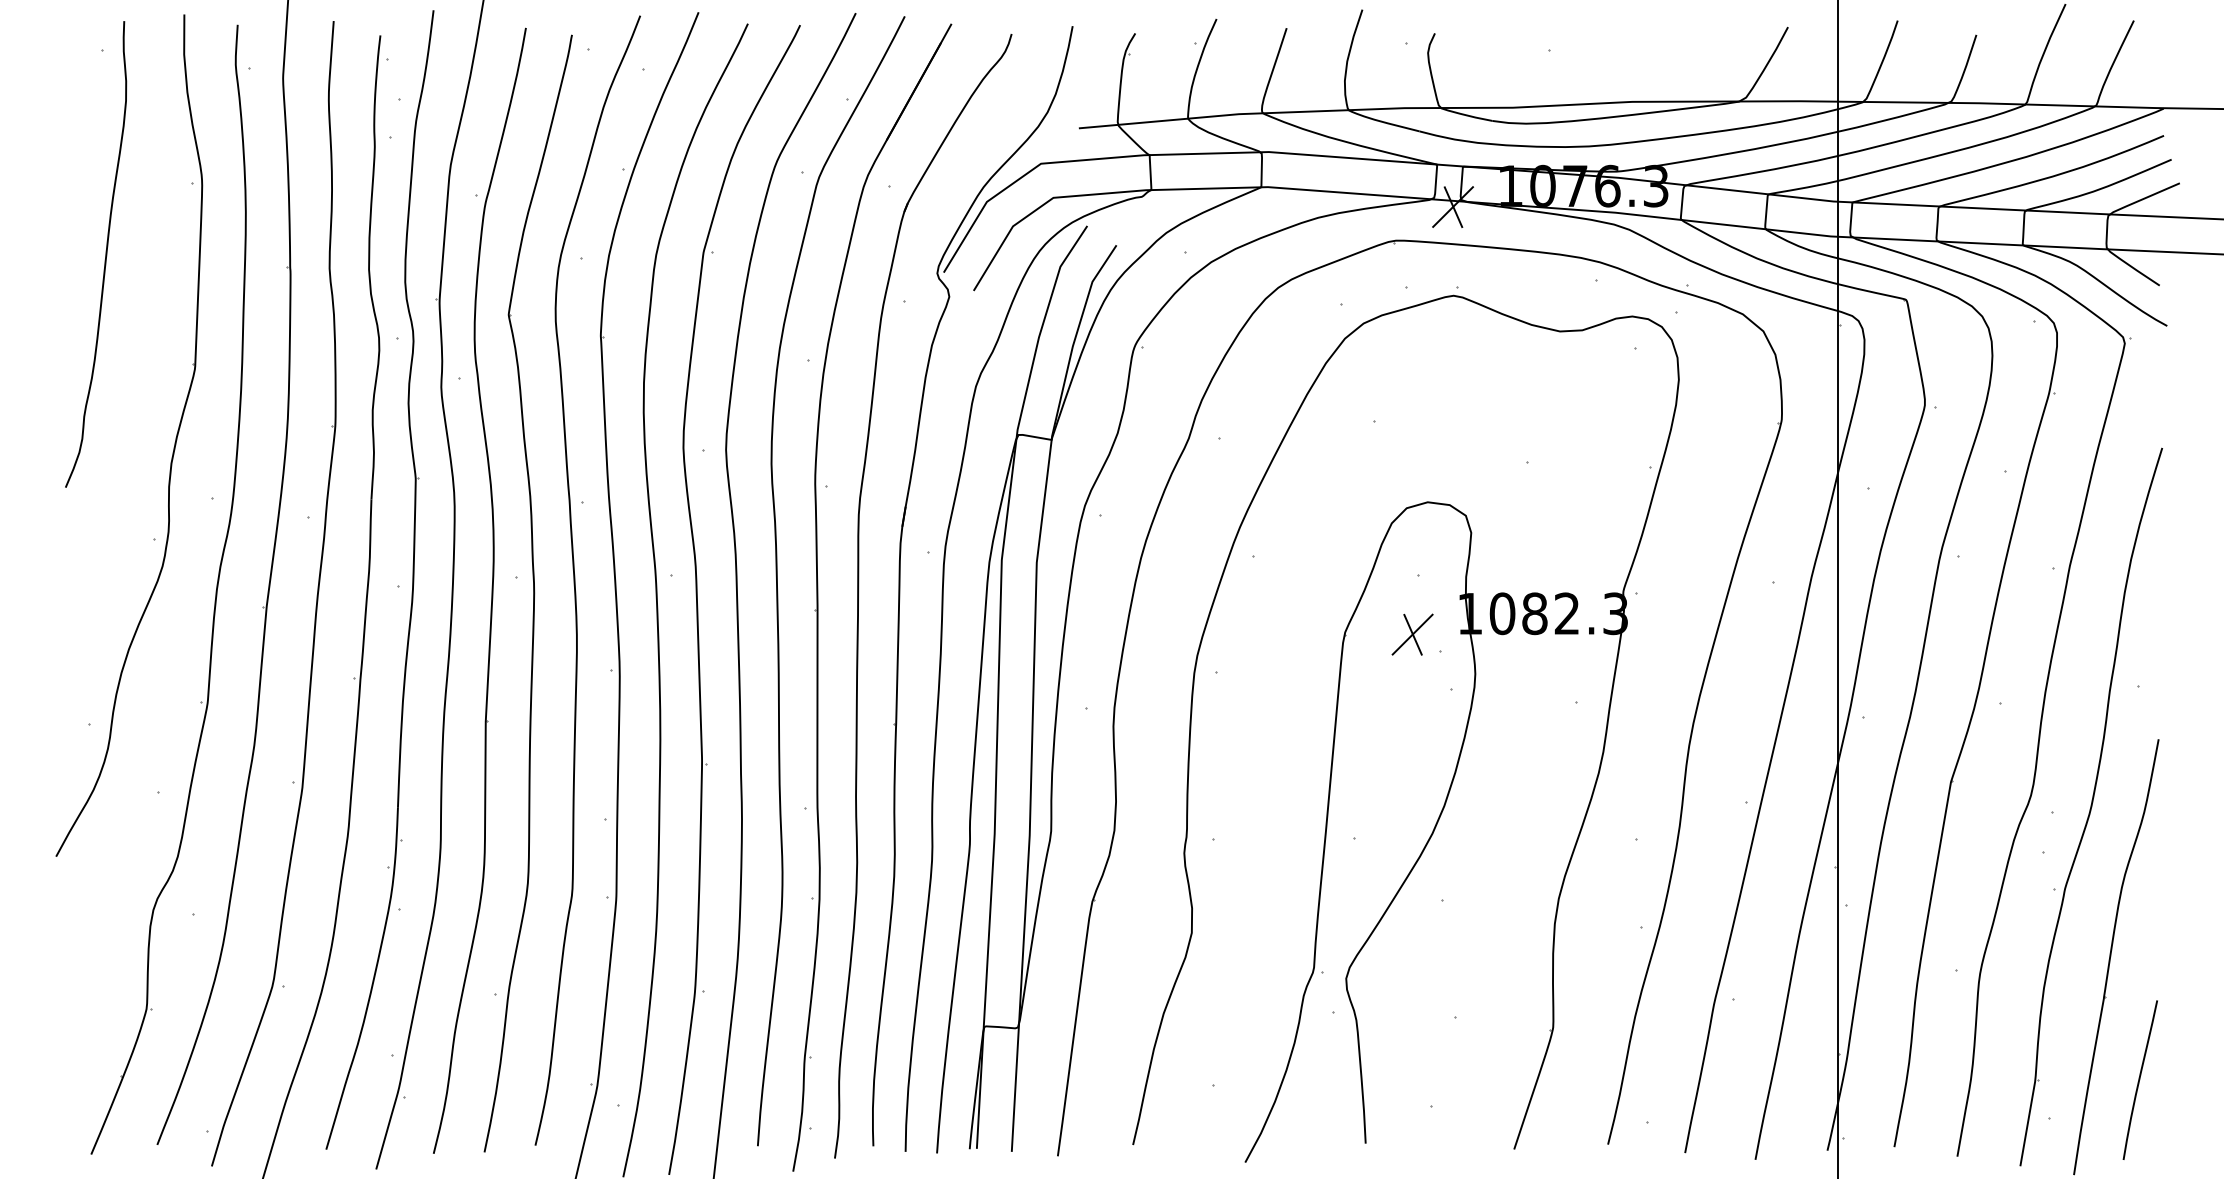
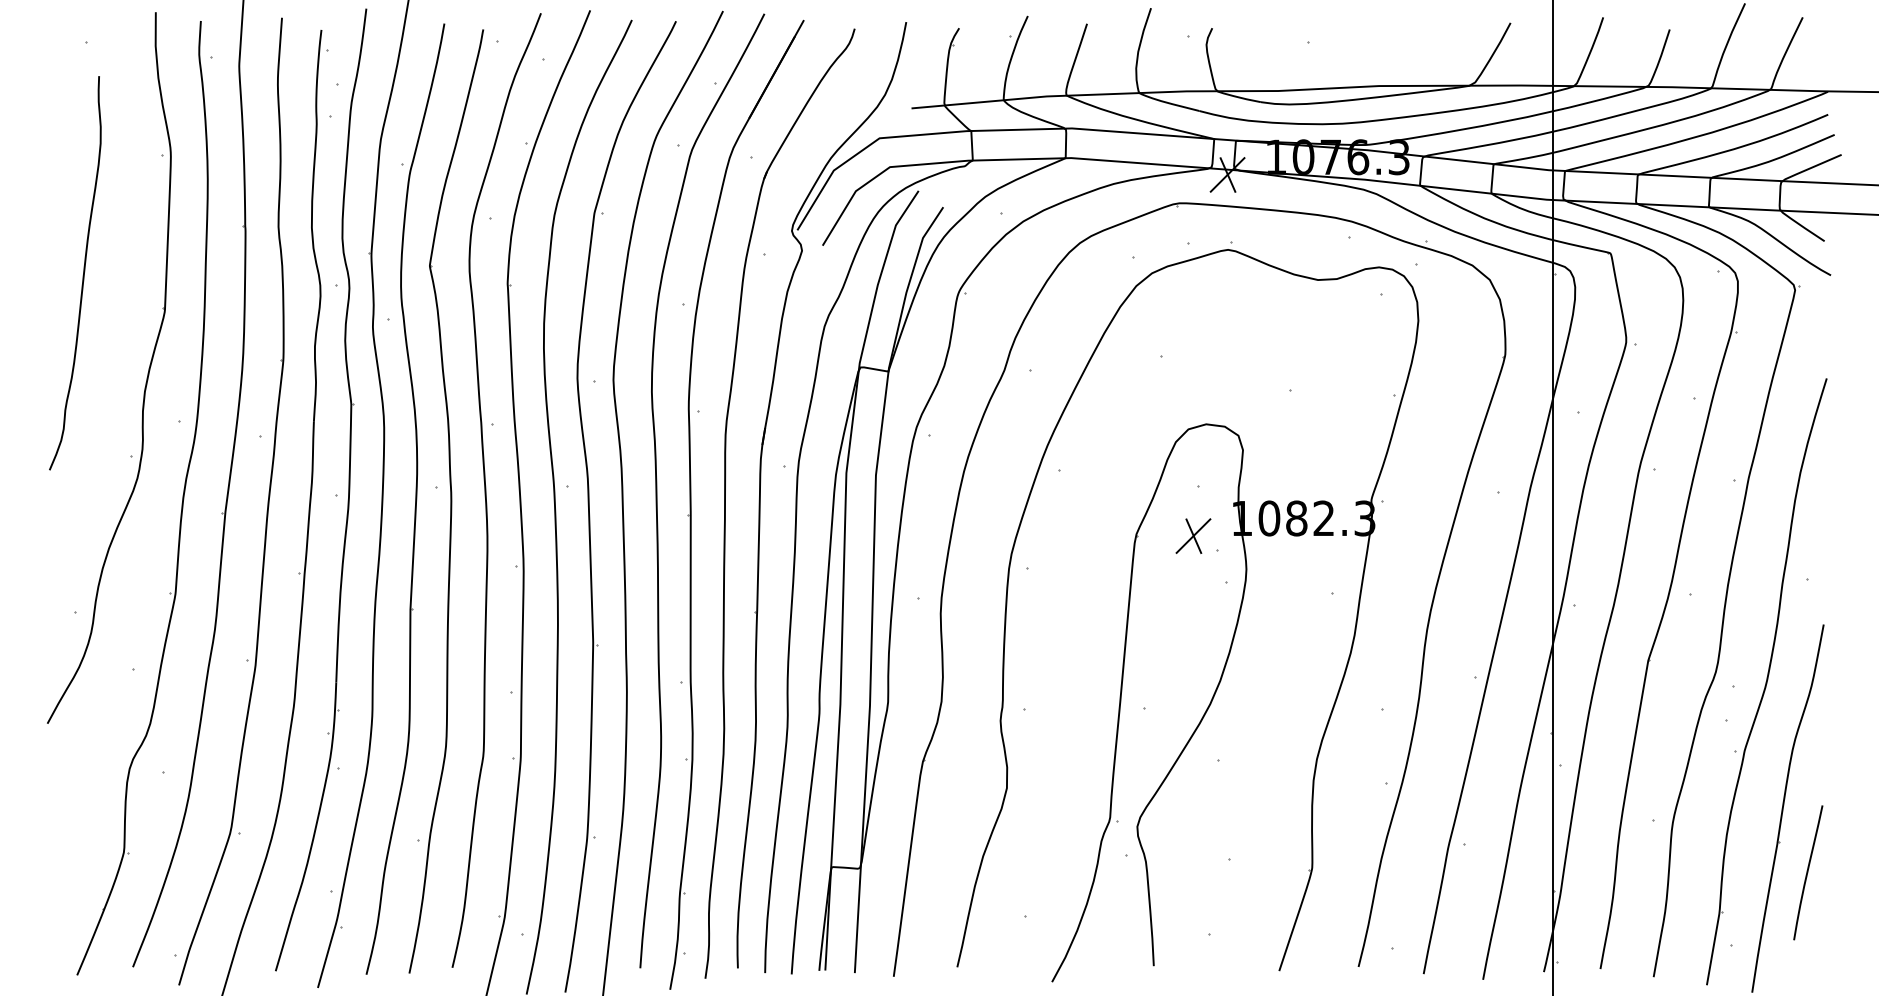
curve: (105, 254) -> (83, 273), moved
curve: (2139, 1079) -> (1807, 872), moved

